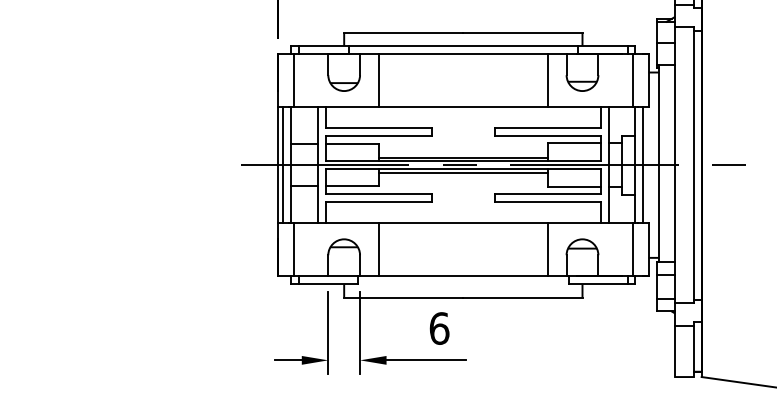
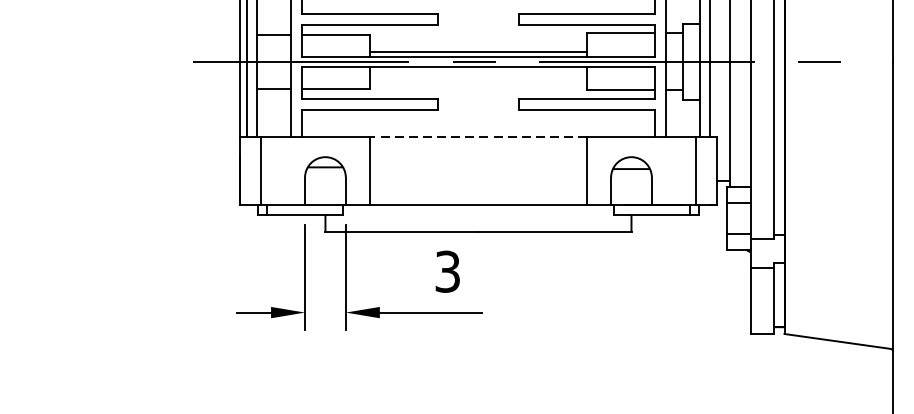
line: (463, 172) -> (478, 71), removed
line: (463, 223) -> (478, 136), solid -> dashed
text: (439, 328) -> (447, 271), 6 -> 3

